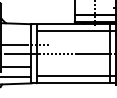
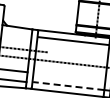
line: (73, 76) -> (68, 86), solid -> dashed

